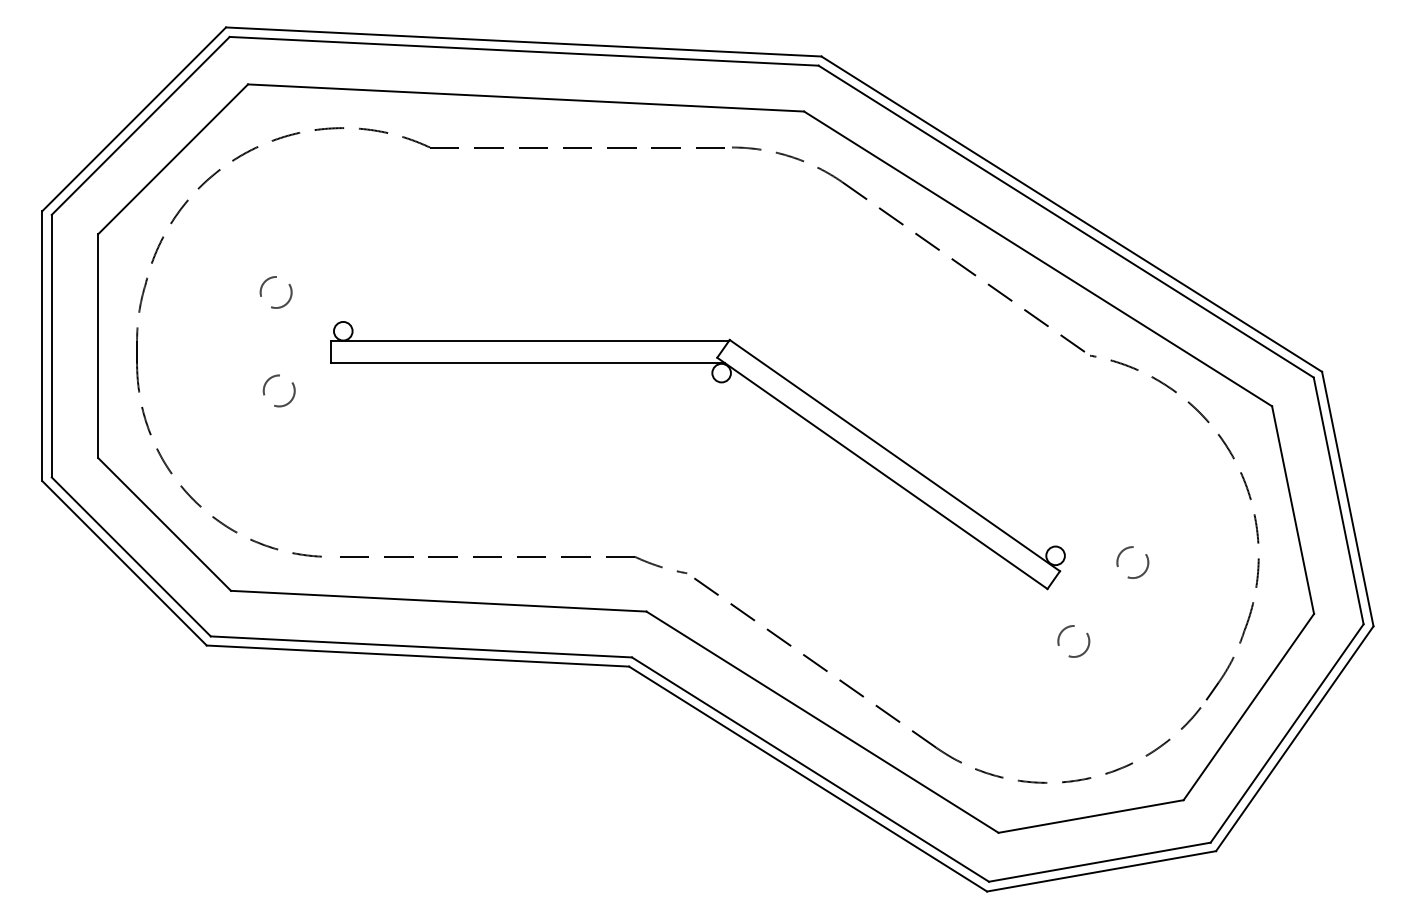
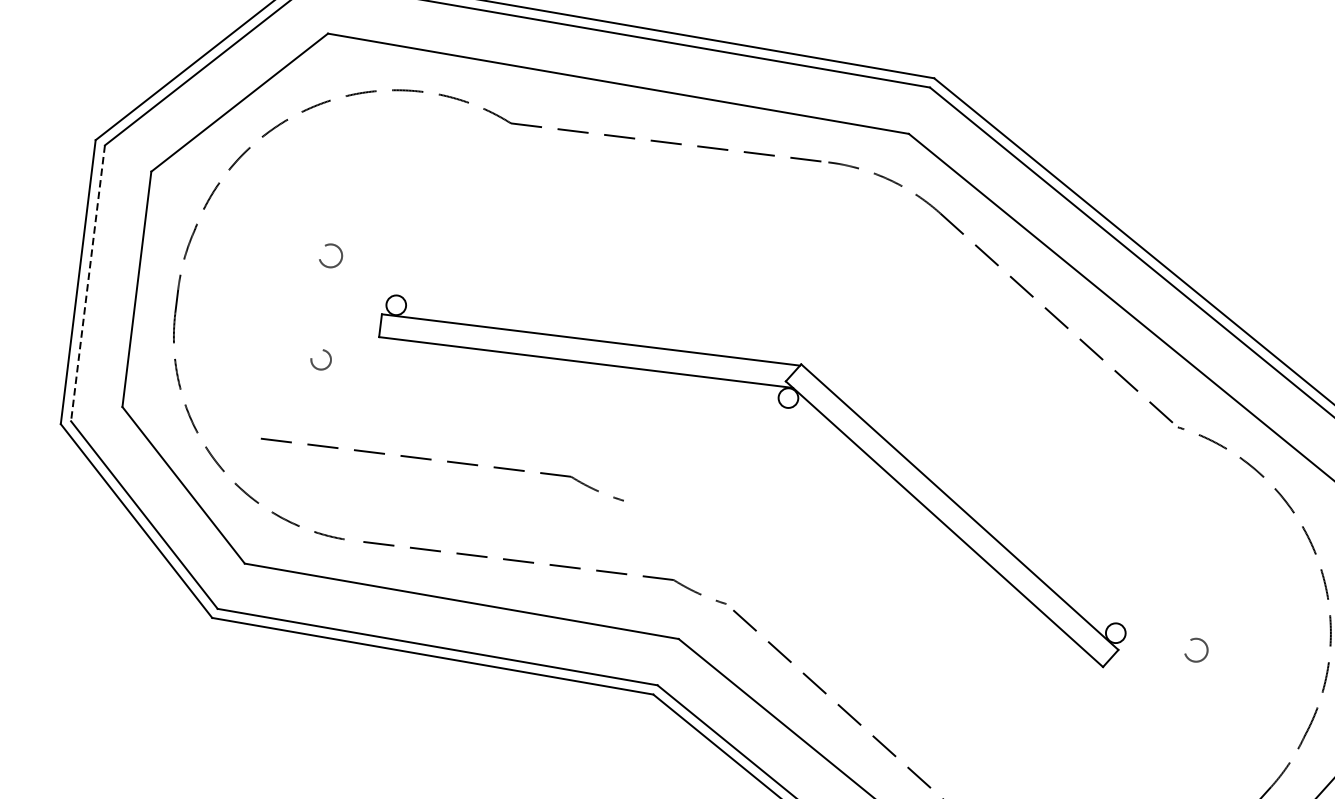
circle: (275, 292) -> (330, 255), size x0.7
line: (51, 346) -> (87, 283), solid -> dashed
circle: (278, 390) -> (320, 359), size x0.6
part: (409, 472) -> (447, 462), added
circle: (1132, 562) -> (1195, 650), size x0.7
circle: (1073, 641) -> (1123, 725), removed

